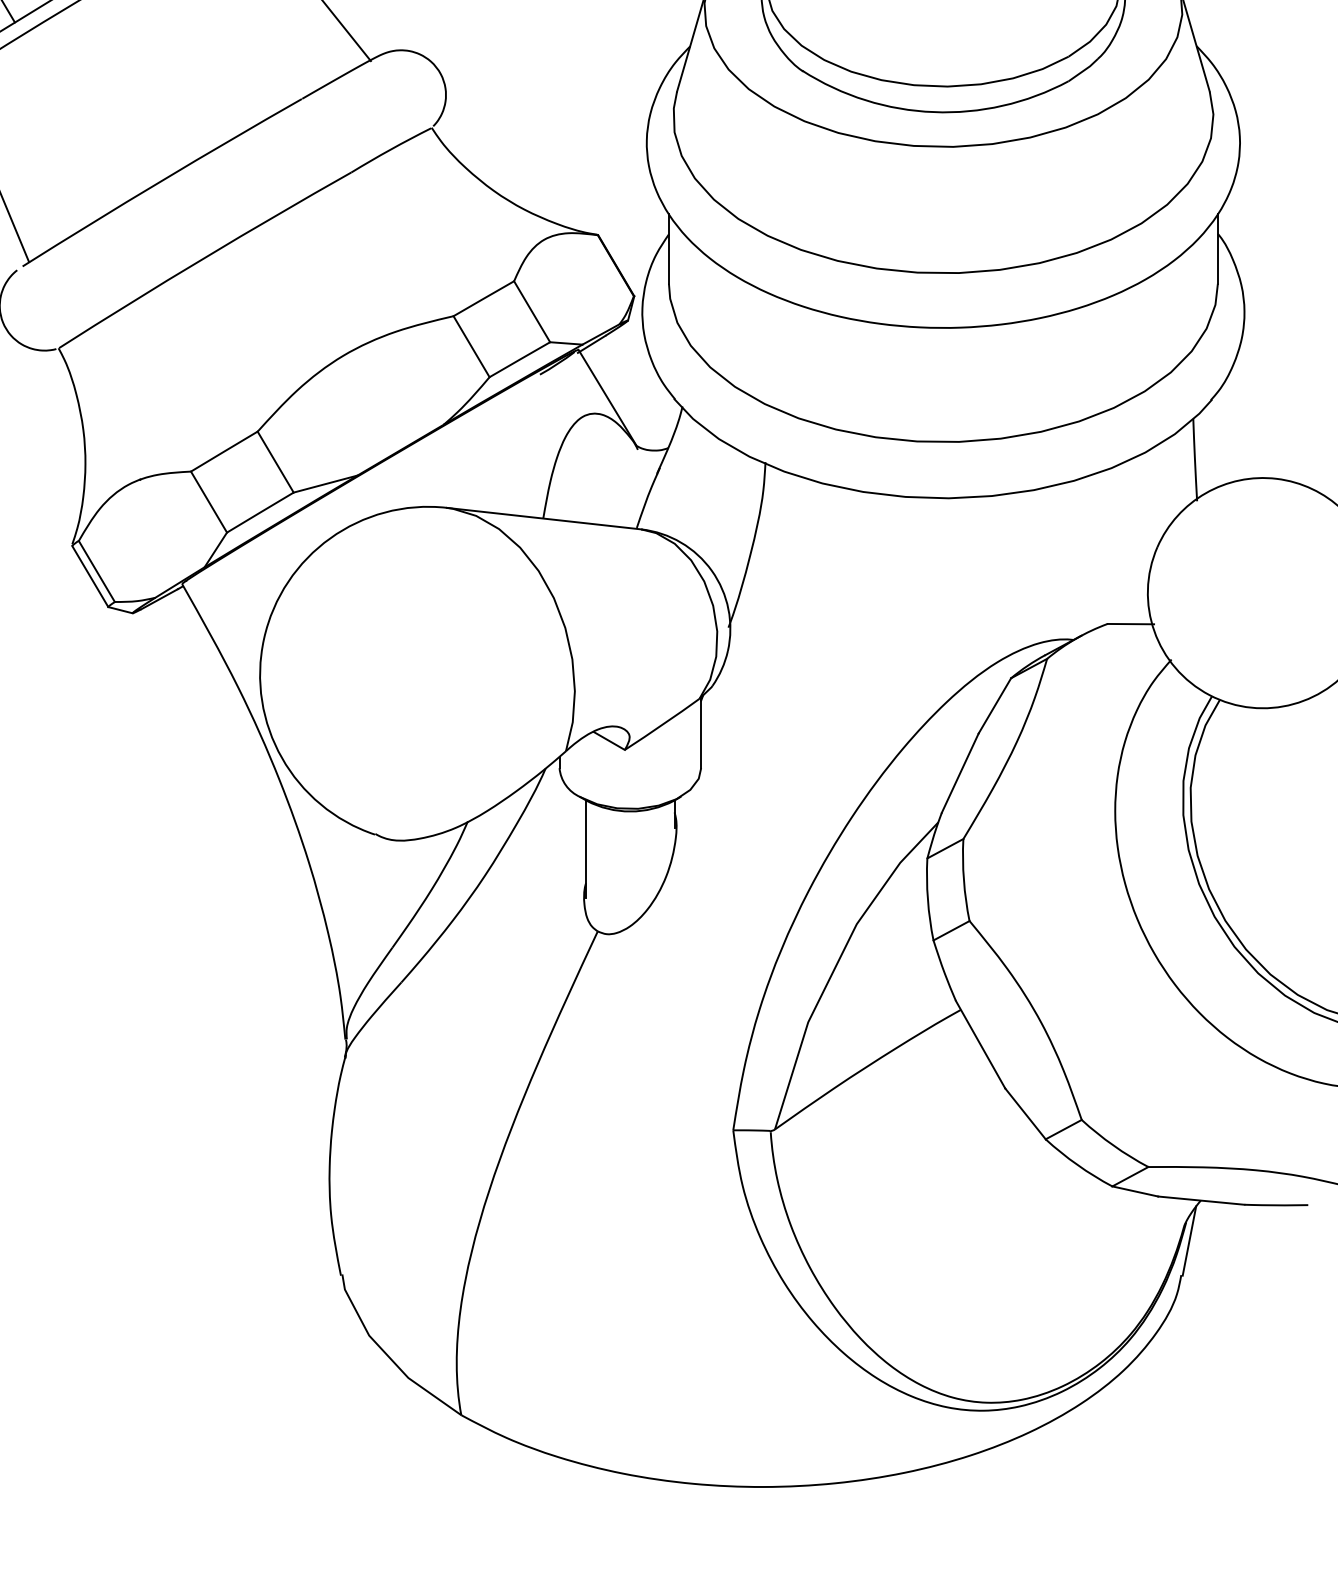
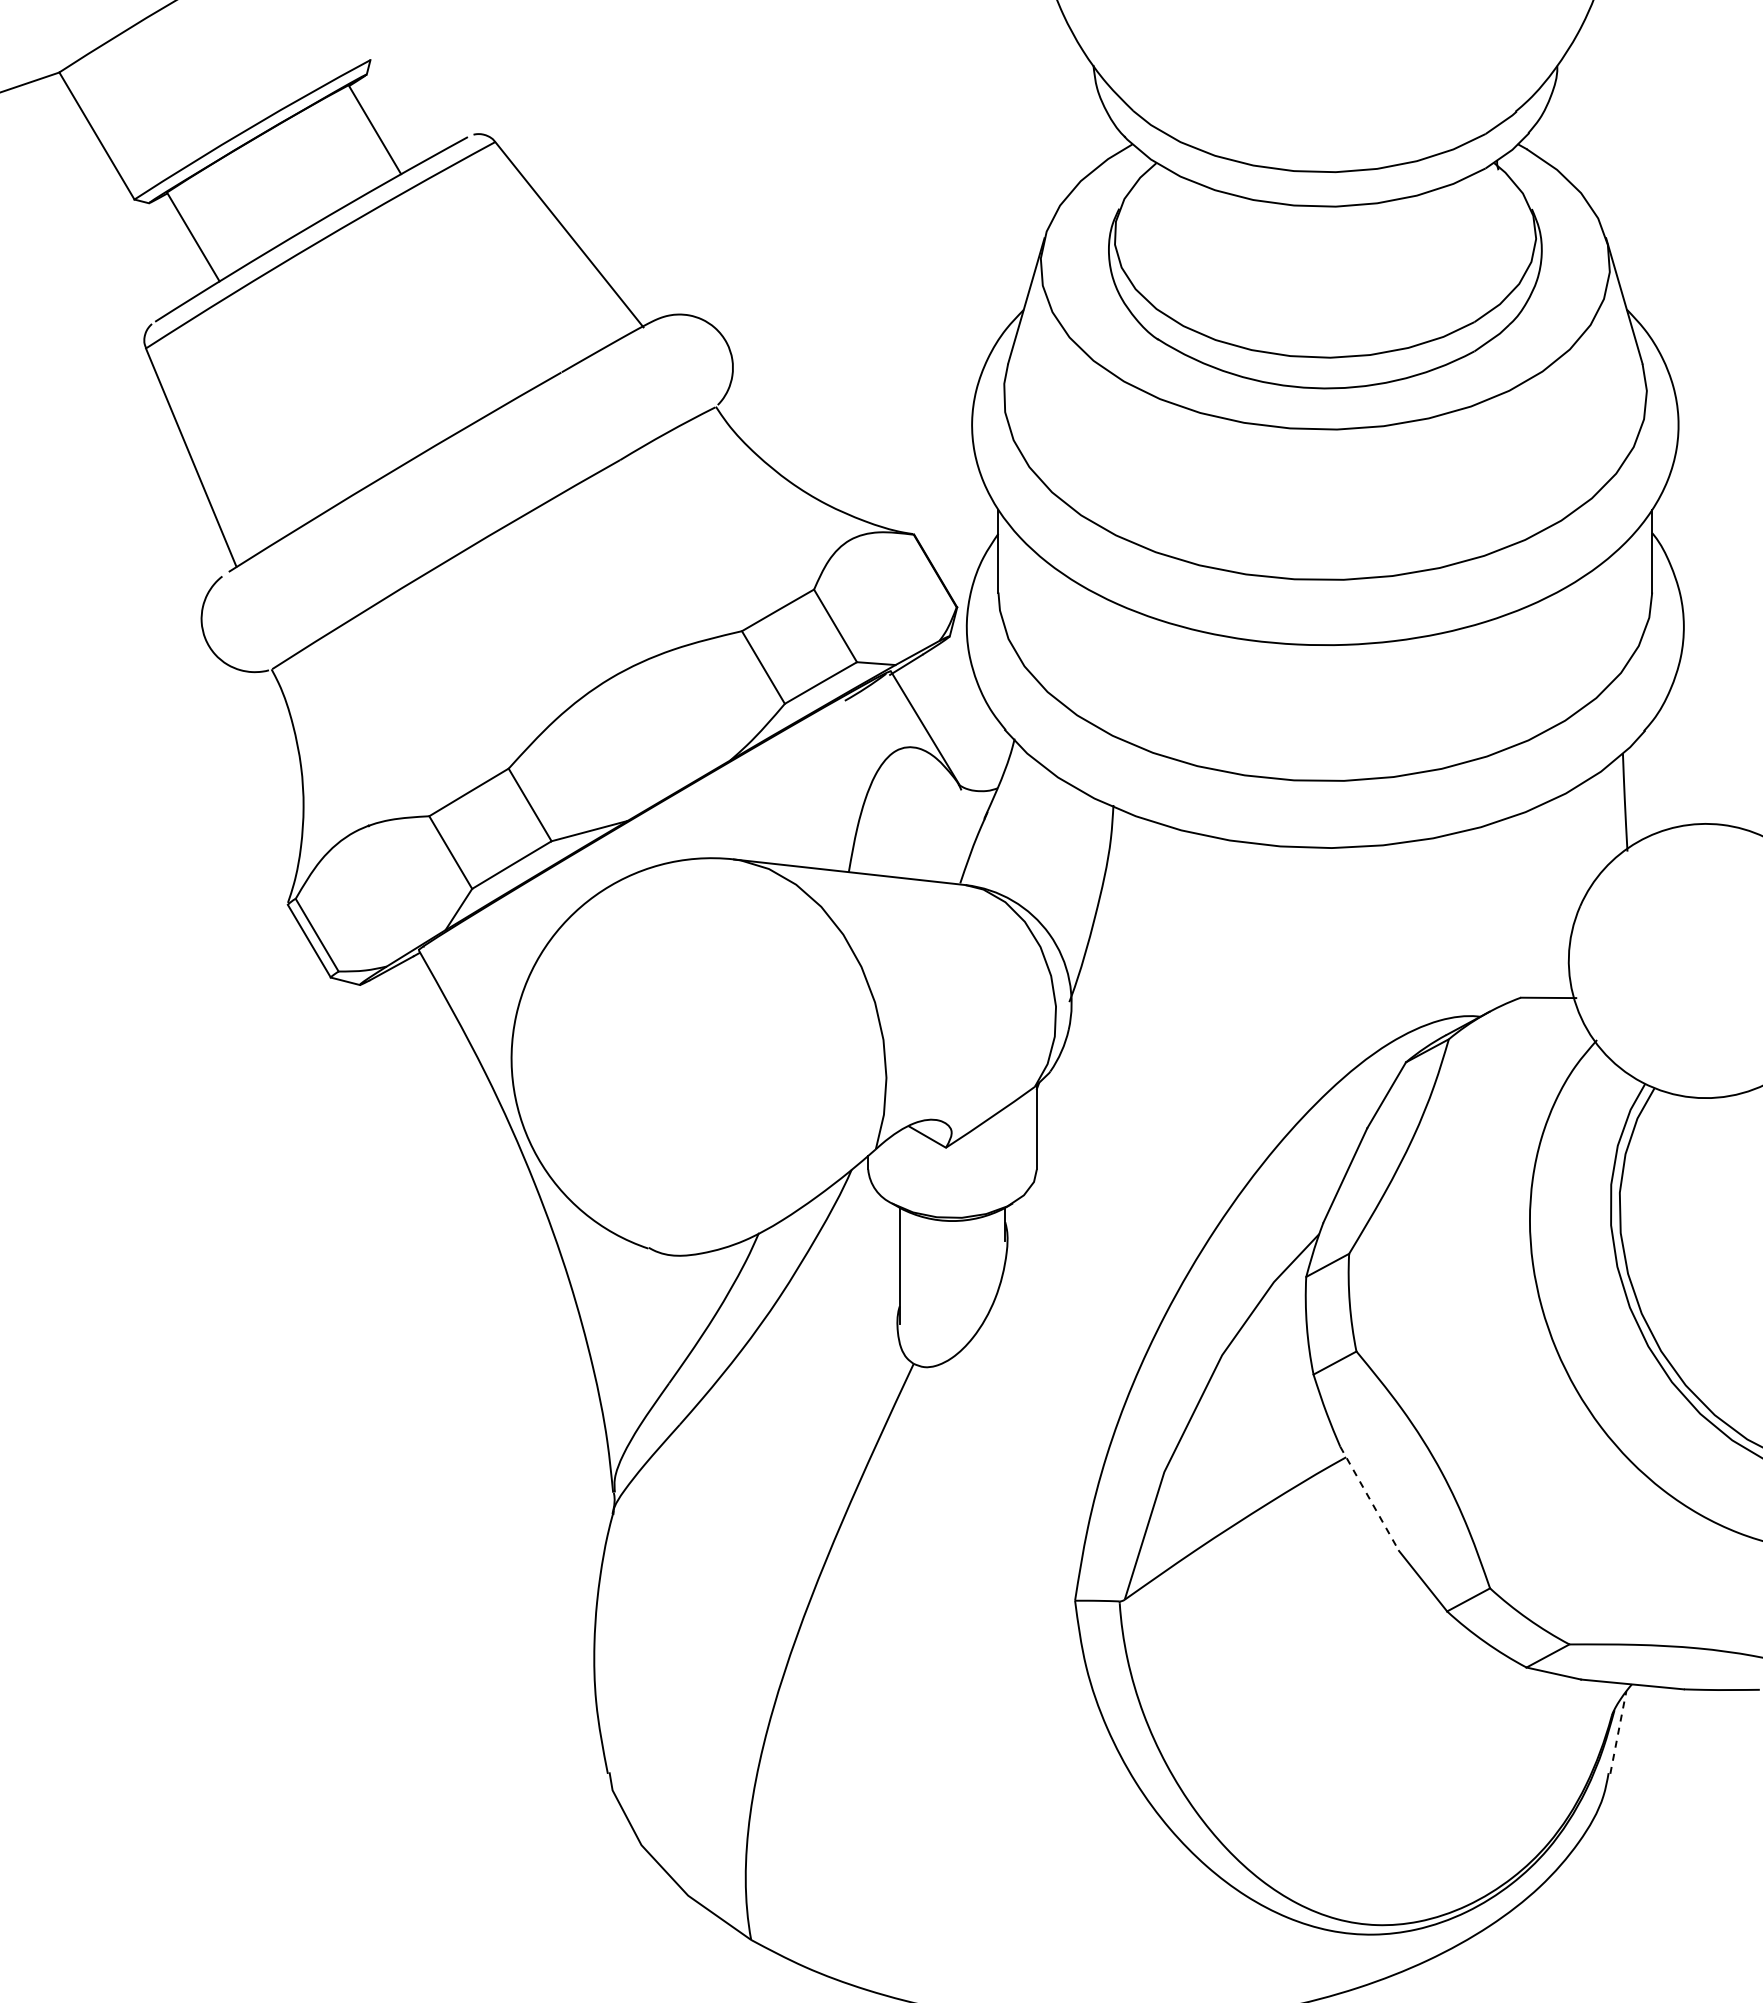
line: (980, 1044) -> (1369, 1498), solid -> dashed
line: (1189, 1240) -> (1618, 1732), solid -> dashed

